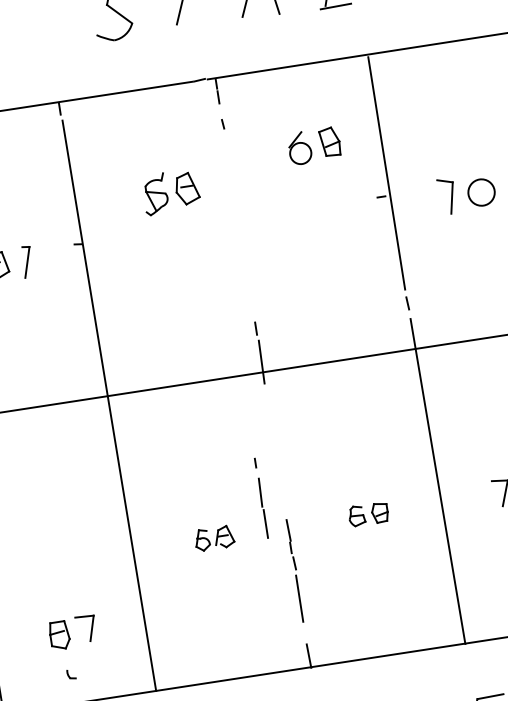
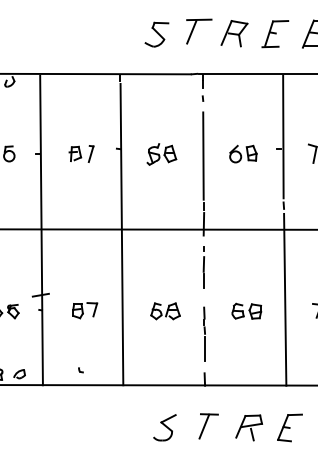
part: (314, 144) -> (243, 153), moved
part: (170, 192) -> (161, 154), moved
line: (240, 231) -> (203, 155), added
line: (260, 498) -> (203, 267), moved
part: (367, 513) -> (246, 310), size x1.43
part: (214, 538) -> (165, 311), size x1.43
part: (73, 632) -> (85, 310), moved

